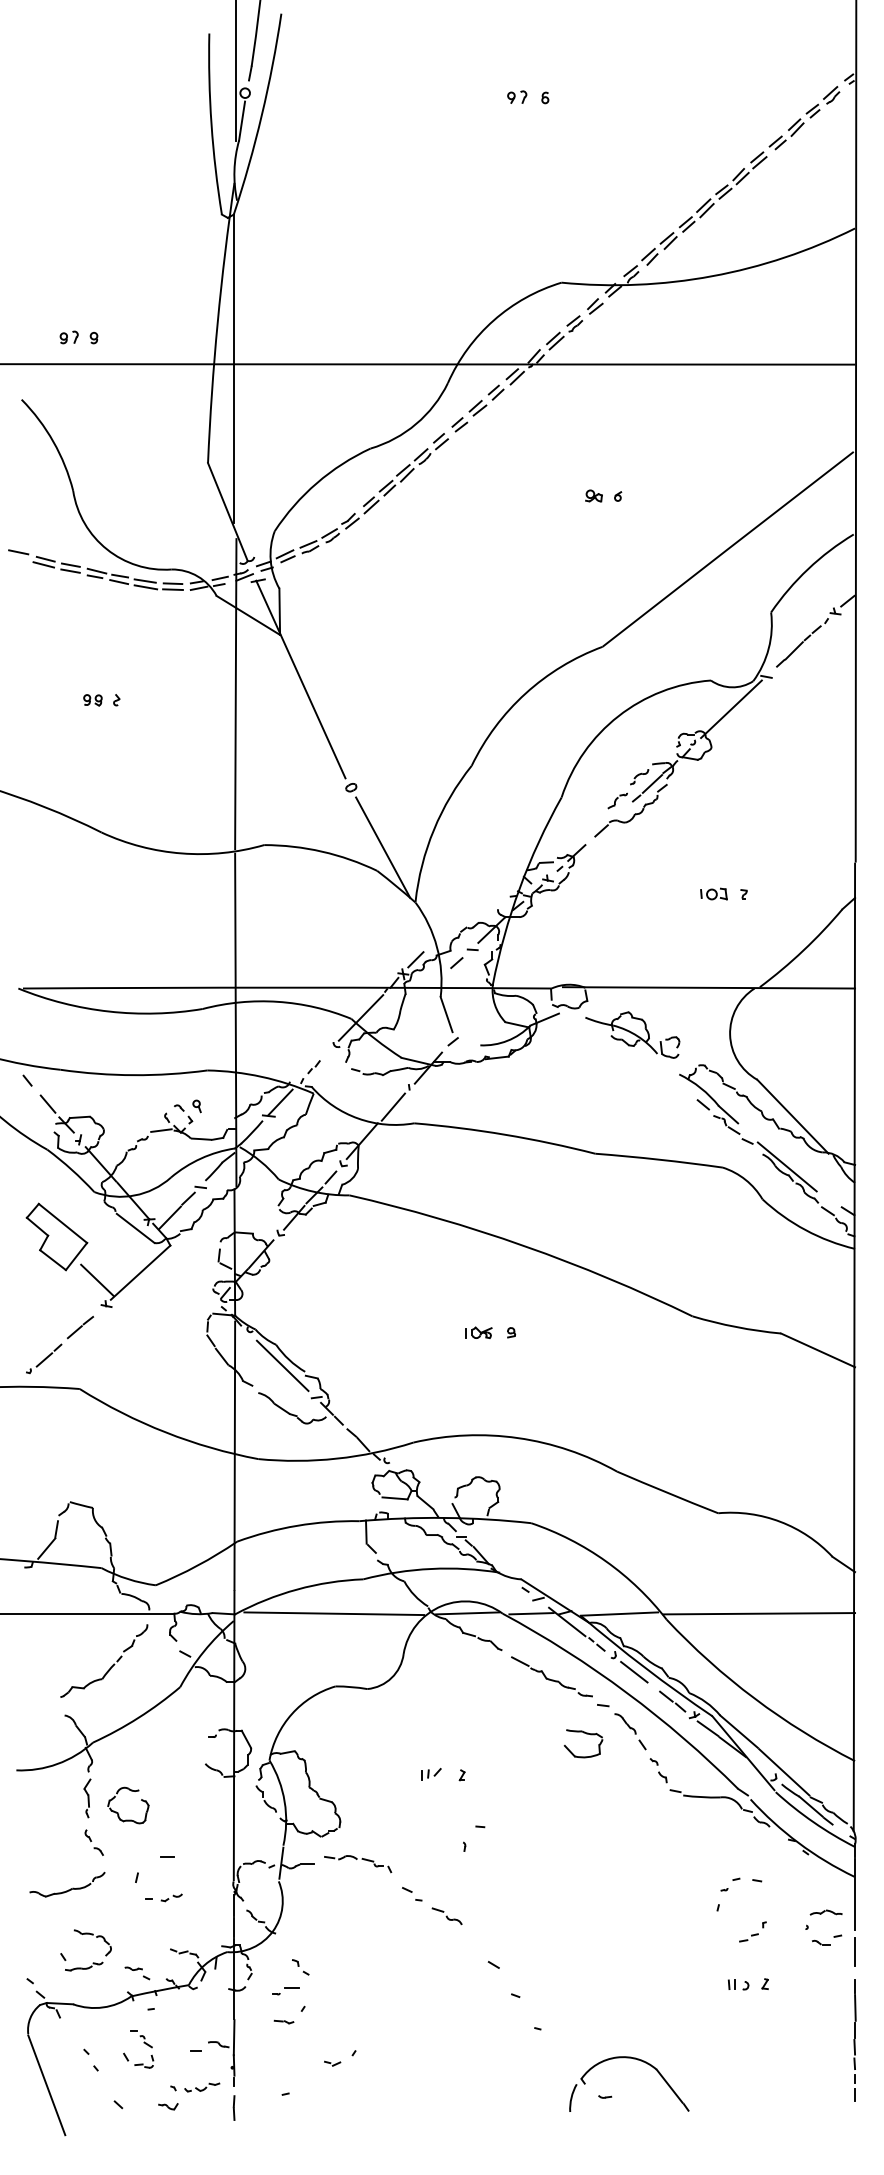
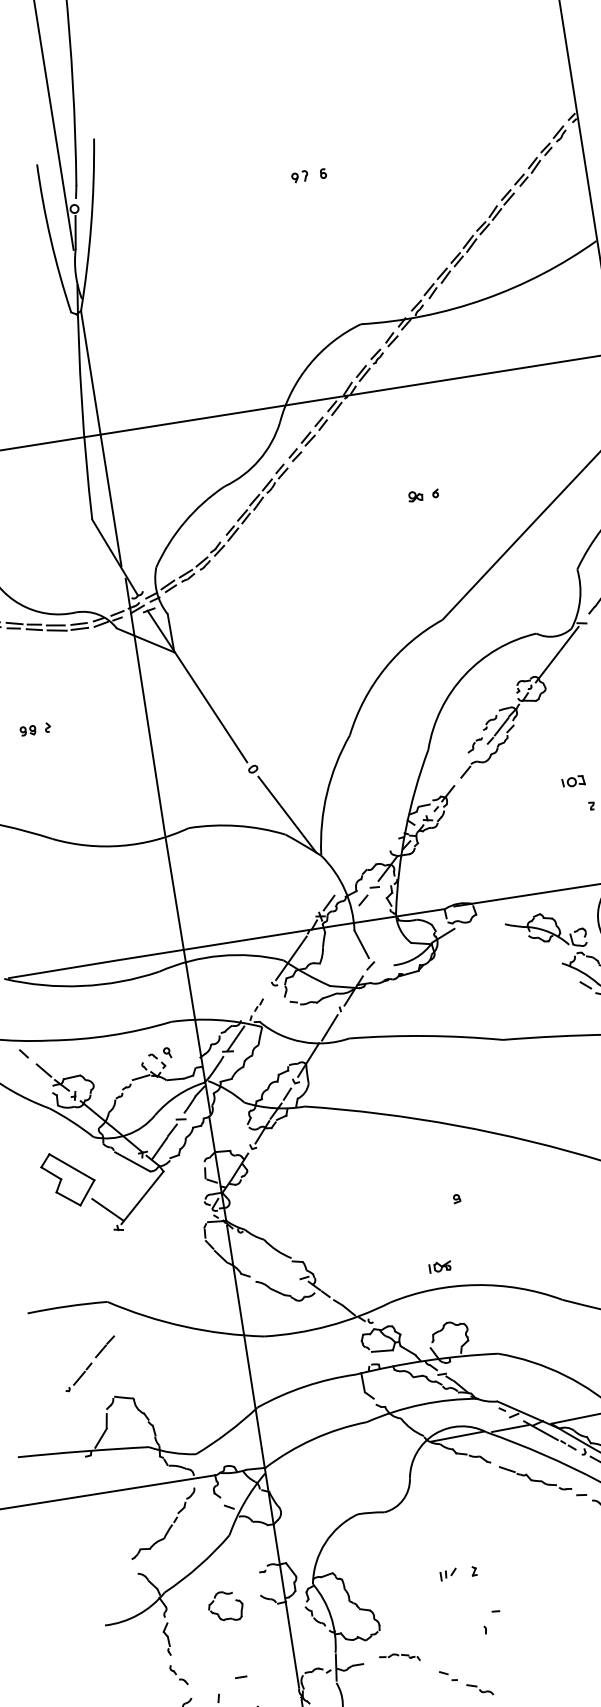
part: (713, 893) -> (573, 781), moved
part: (632, 1034) -> (546, 932), moved
part: (478, 1332) -> (439, 1266), moved
part: (59, 1345) -> (90, 1364), moved
line: (282, 1365) -> (271, 1255), removed
line: (334, 1613) -> (347, 1454), removed
part: (586, 1734) -> (571, 1521), removed
part: (118, 1812) -> (218, 1613), moved
part: (358, 1864) -> (400, 1658), size x0.7

